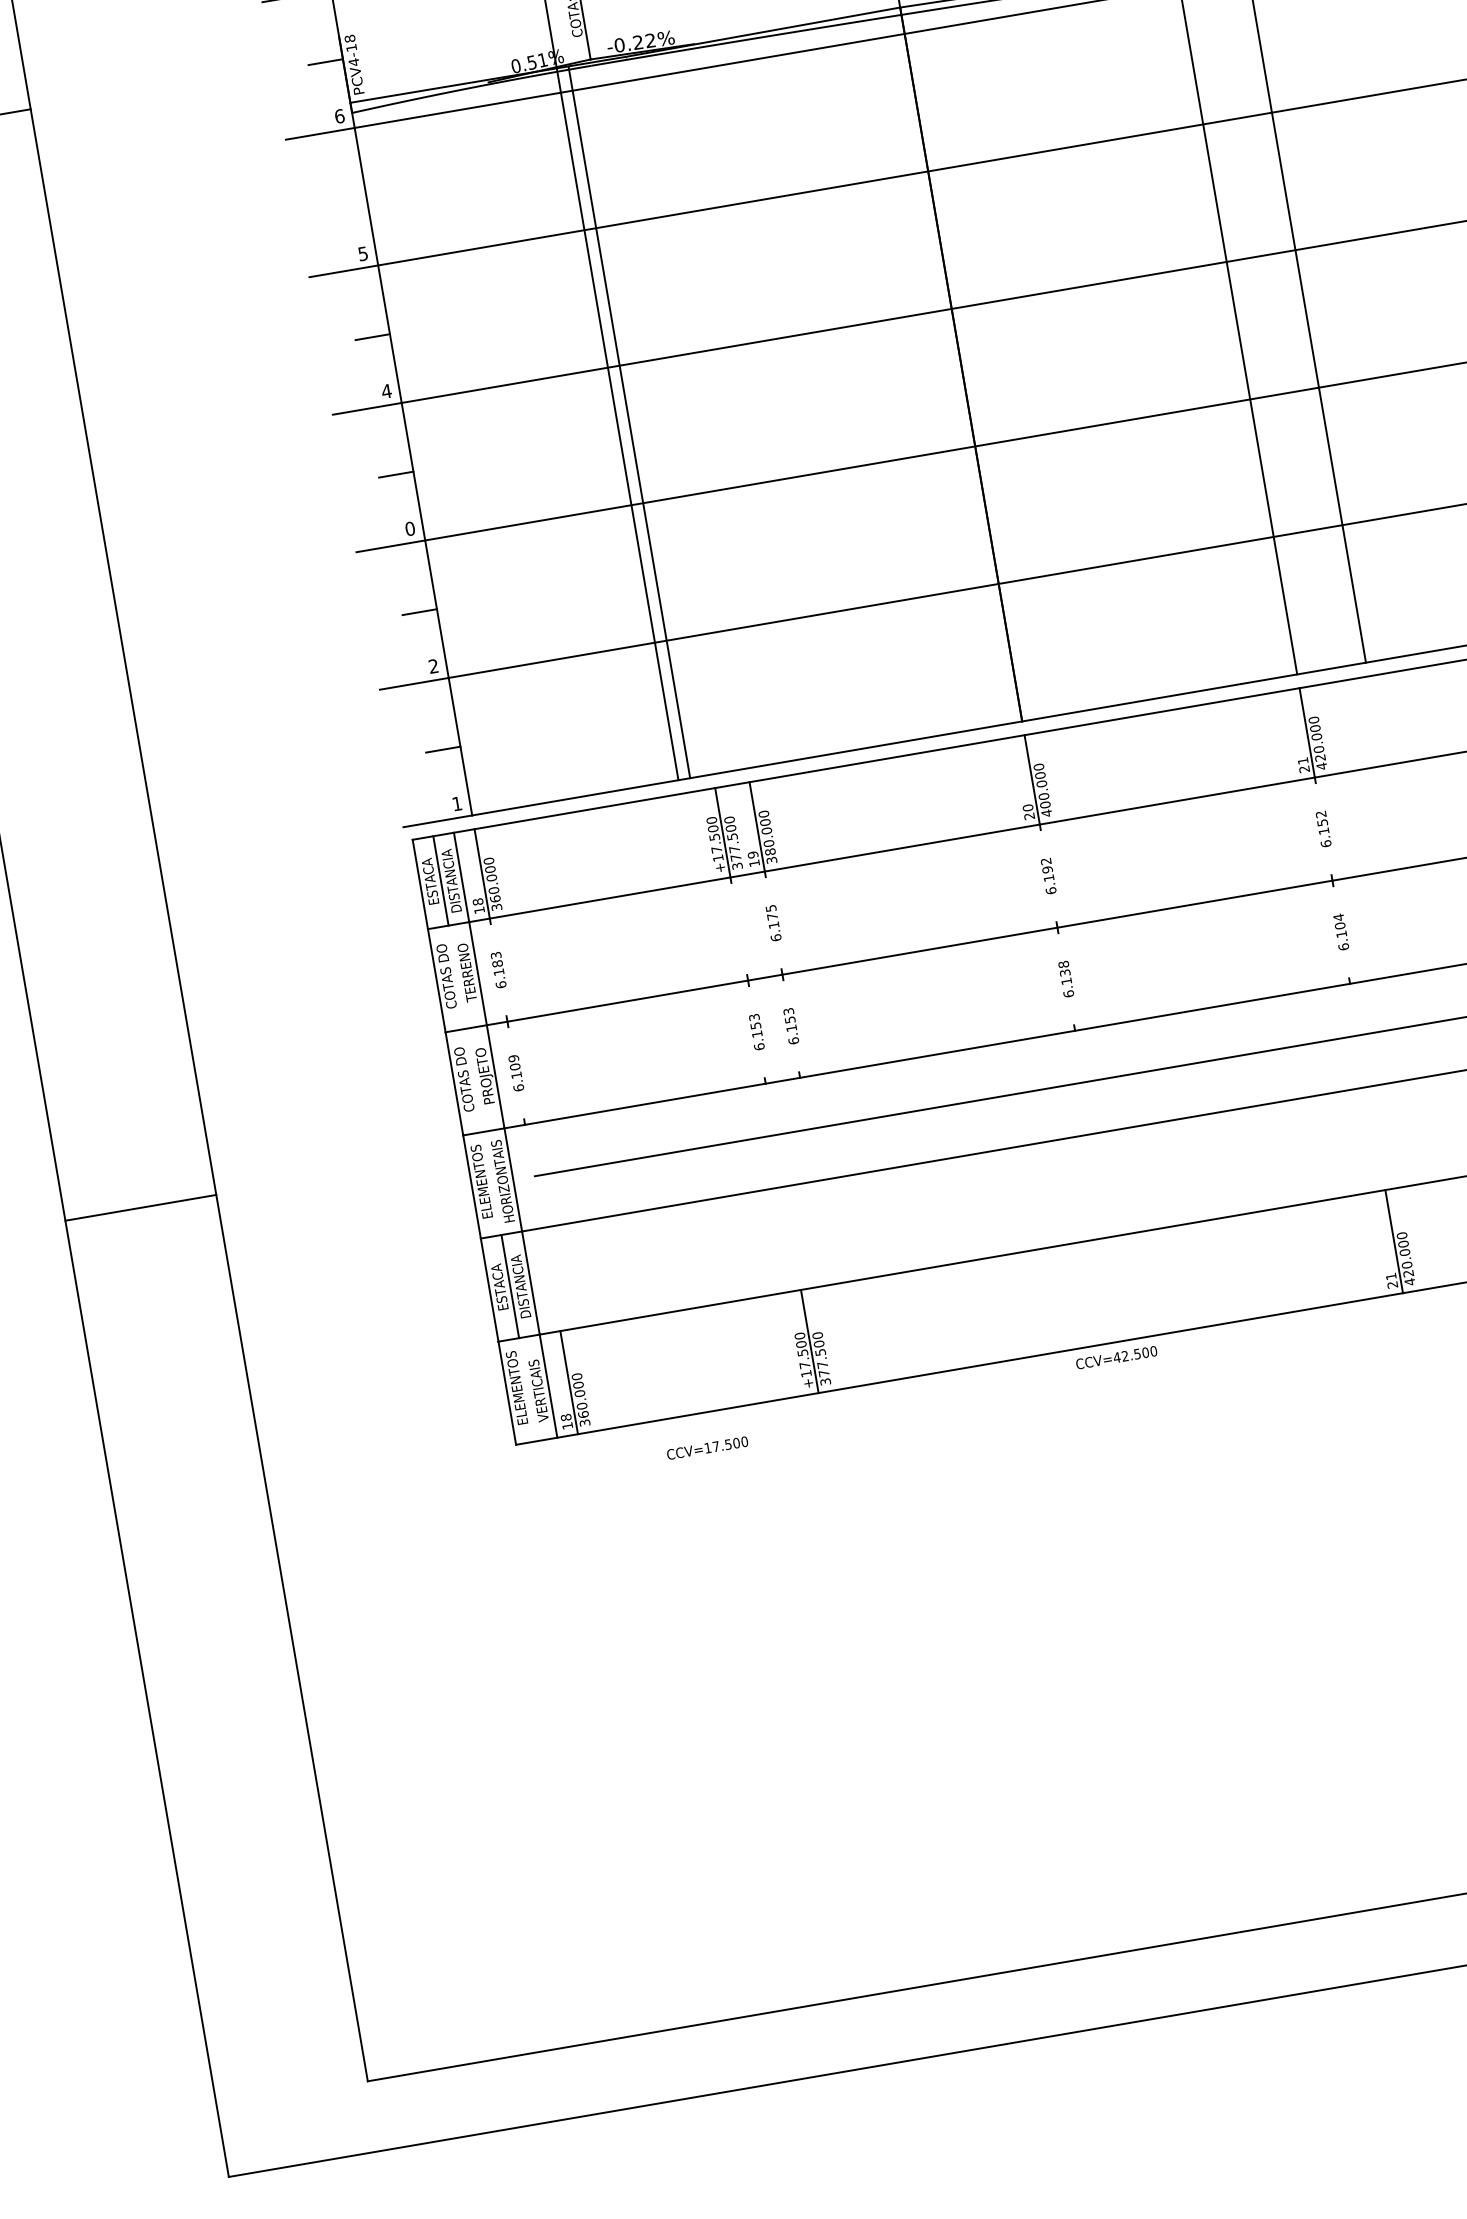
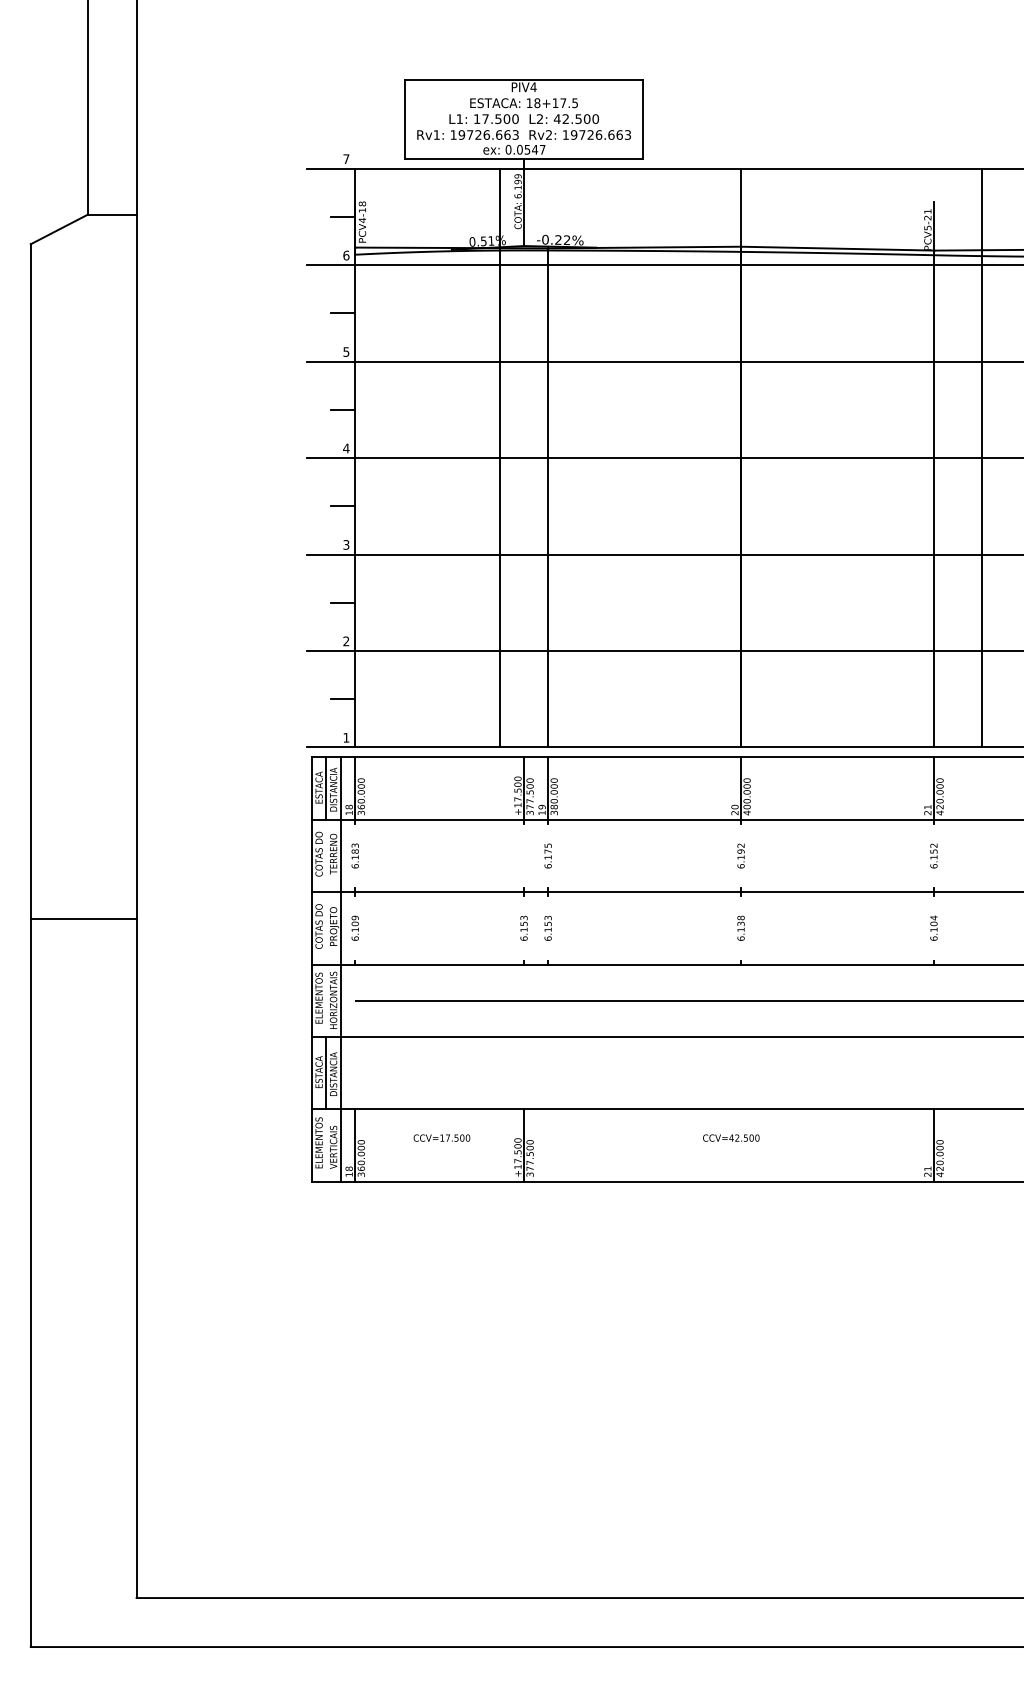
line: (349, 199) -> (343, 313), added
line: (629, 421) -> (548, 497), moved
text: (410, 528) -> (346, 544), 0 -> 3
line: (140, 1208) -> (83, 919), moved
text: (1116, 1356) -> (731, 1137), moved
text: (706, 1447) -> (441, 1137), moved

